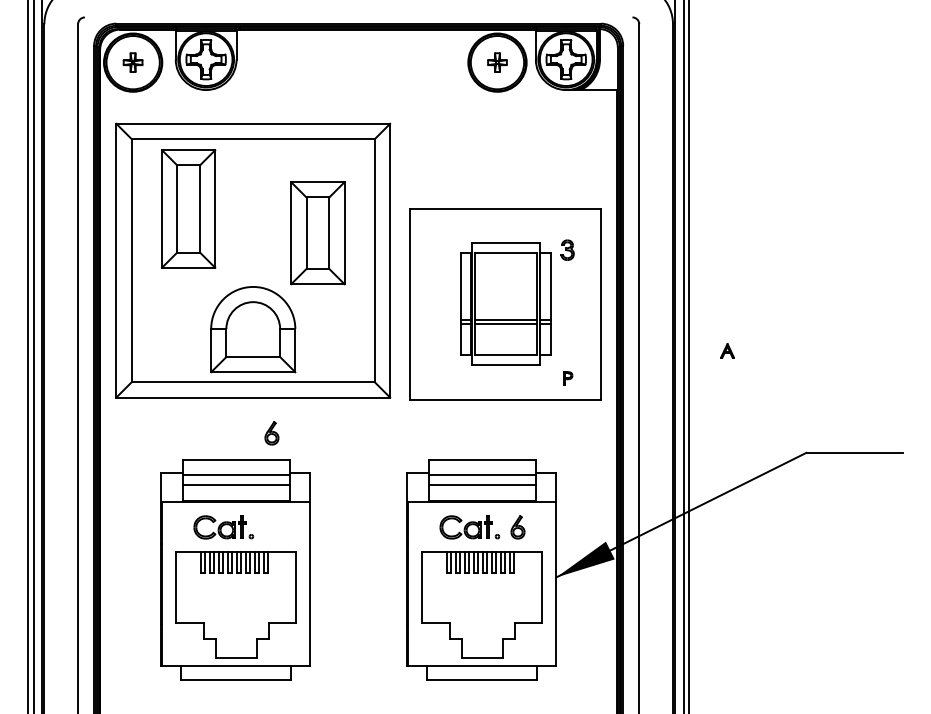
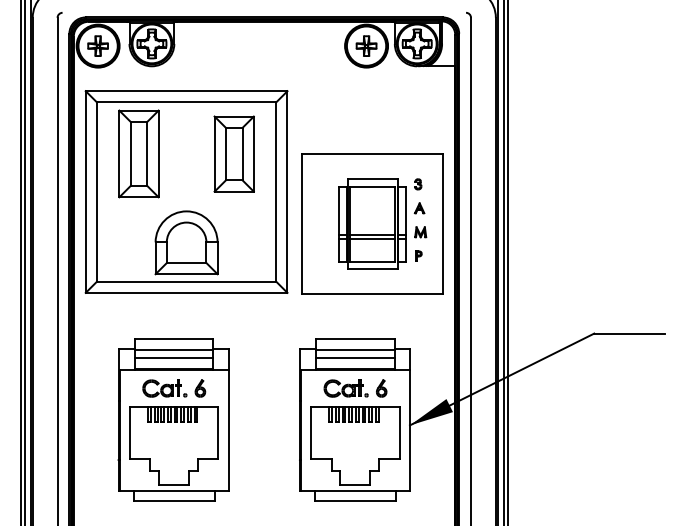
part: (132, 62) -> (97, 46), size x1.43
part: (497, 62) -> (366, 46), size x1.43
part: (317, 233) -> (233, 154), moved
part: (567, 250) -> (418, 184), size x0.71
part: (570, 314) -> (420, 231), added
part: (727, 350) -> (419, 208), moved
part: (568, 378) -> (418, 256), moved
part: (271, 433) -> (200, 388), moved

